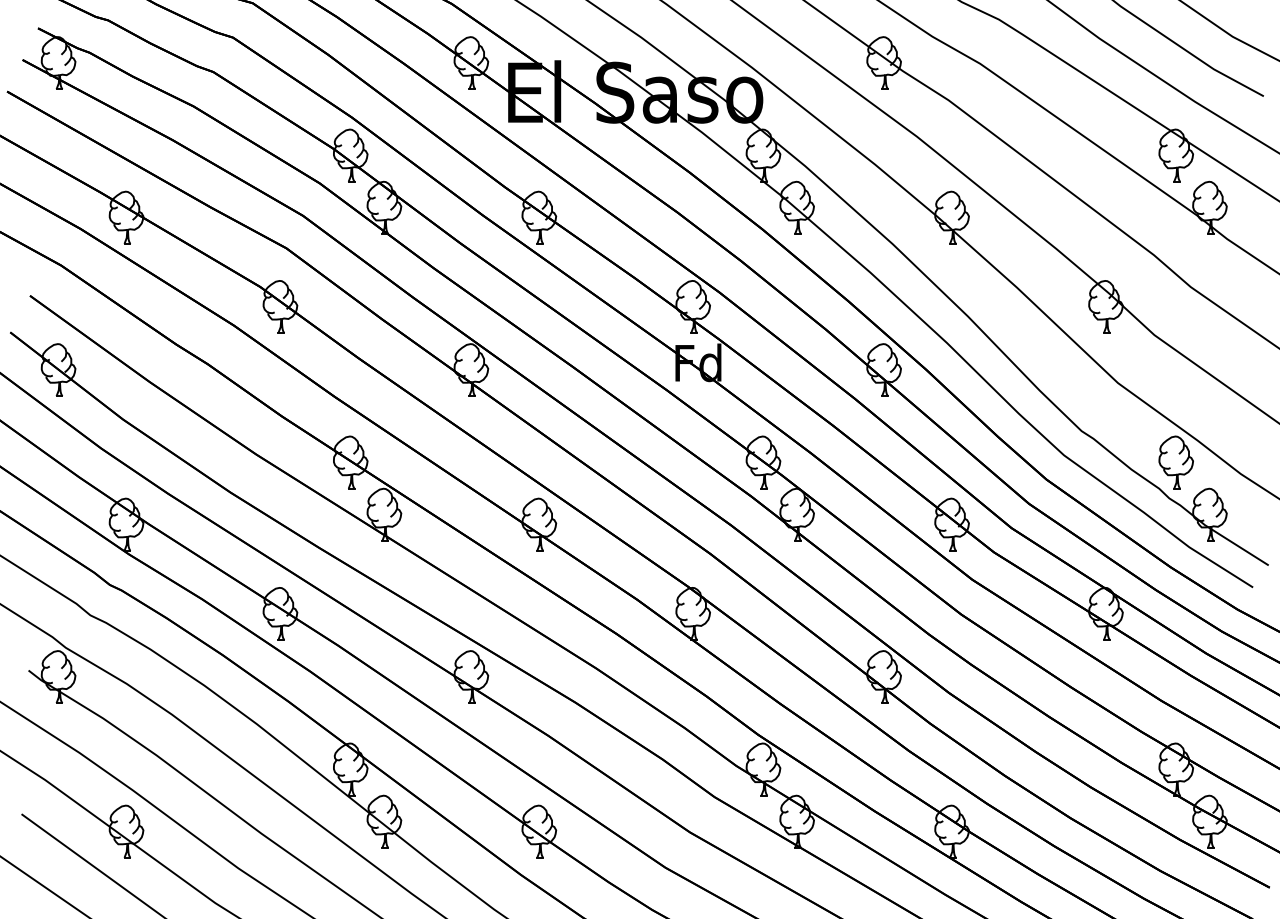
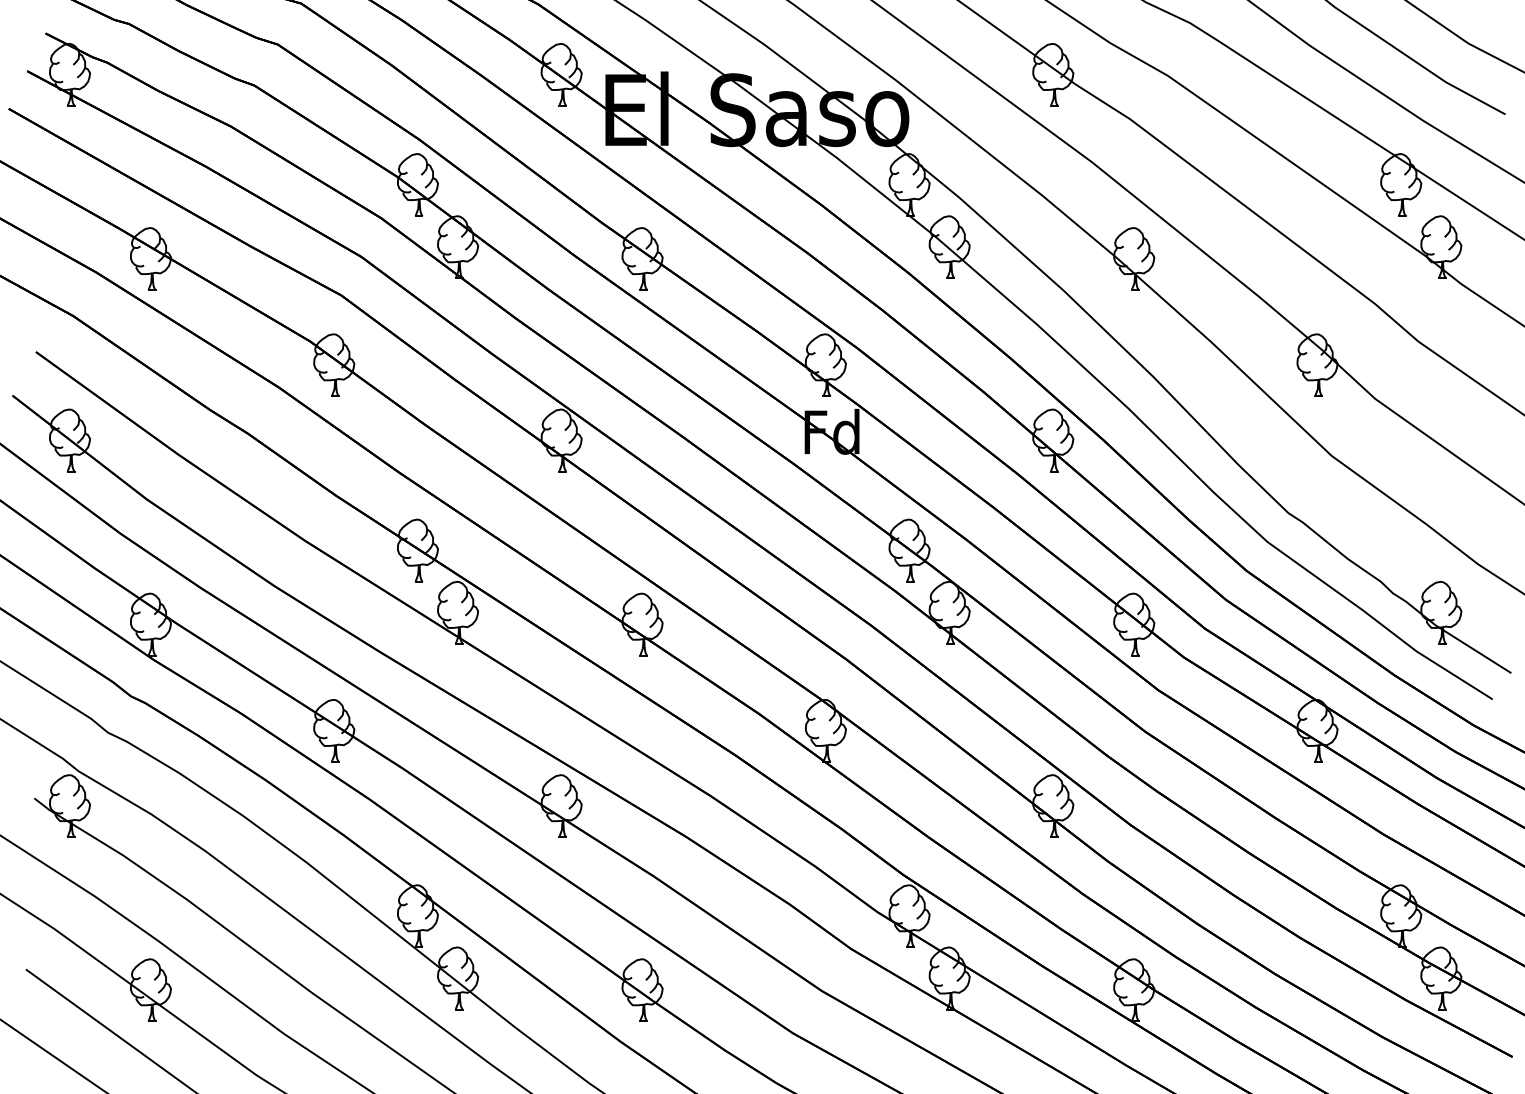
part: (1176, 462) -> (1401, 550), removed

